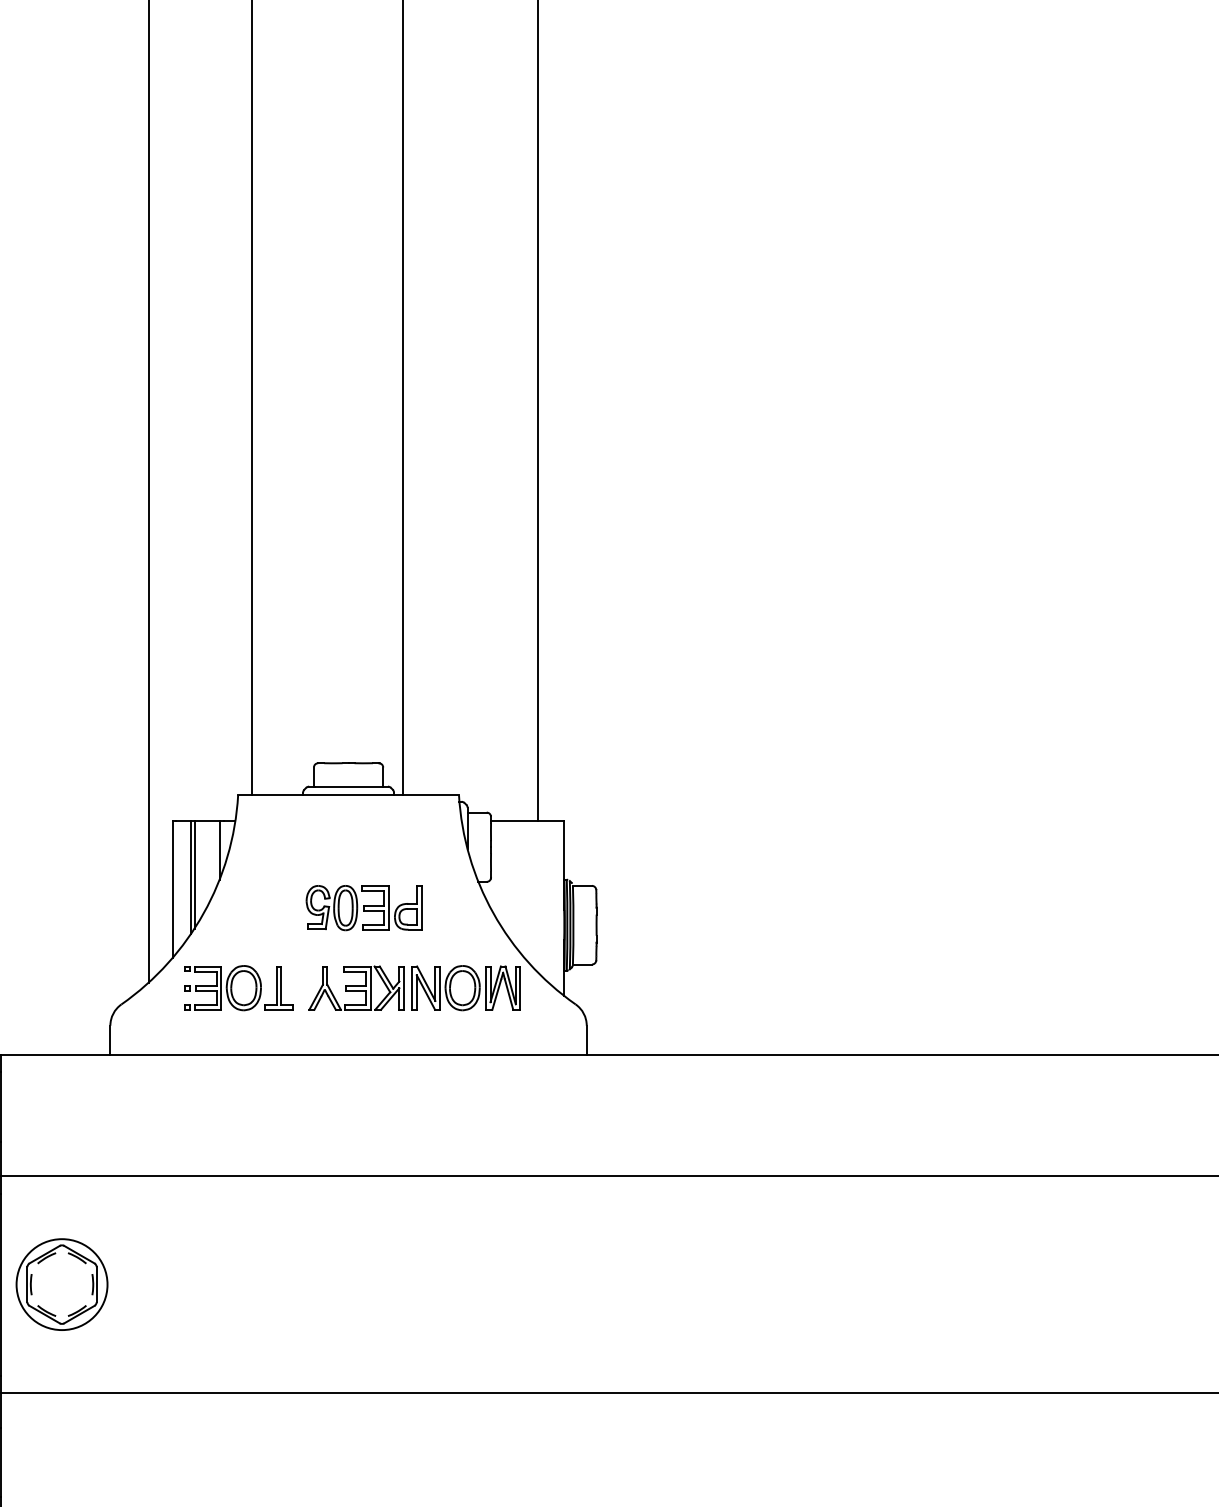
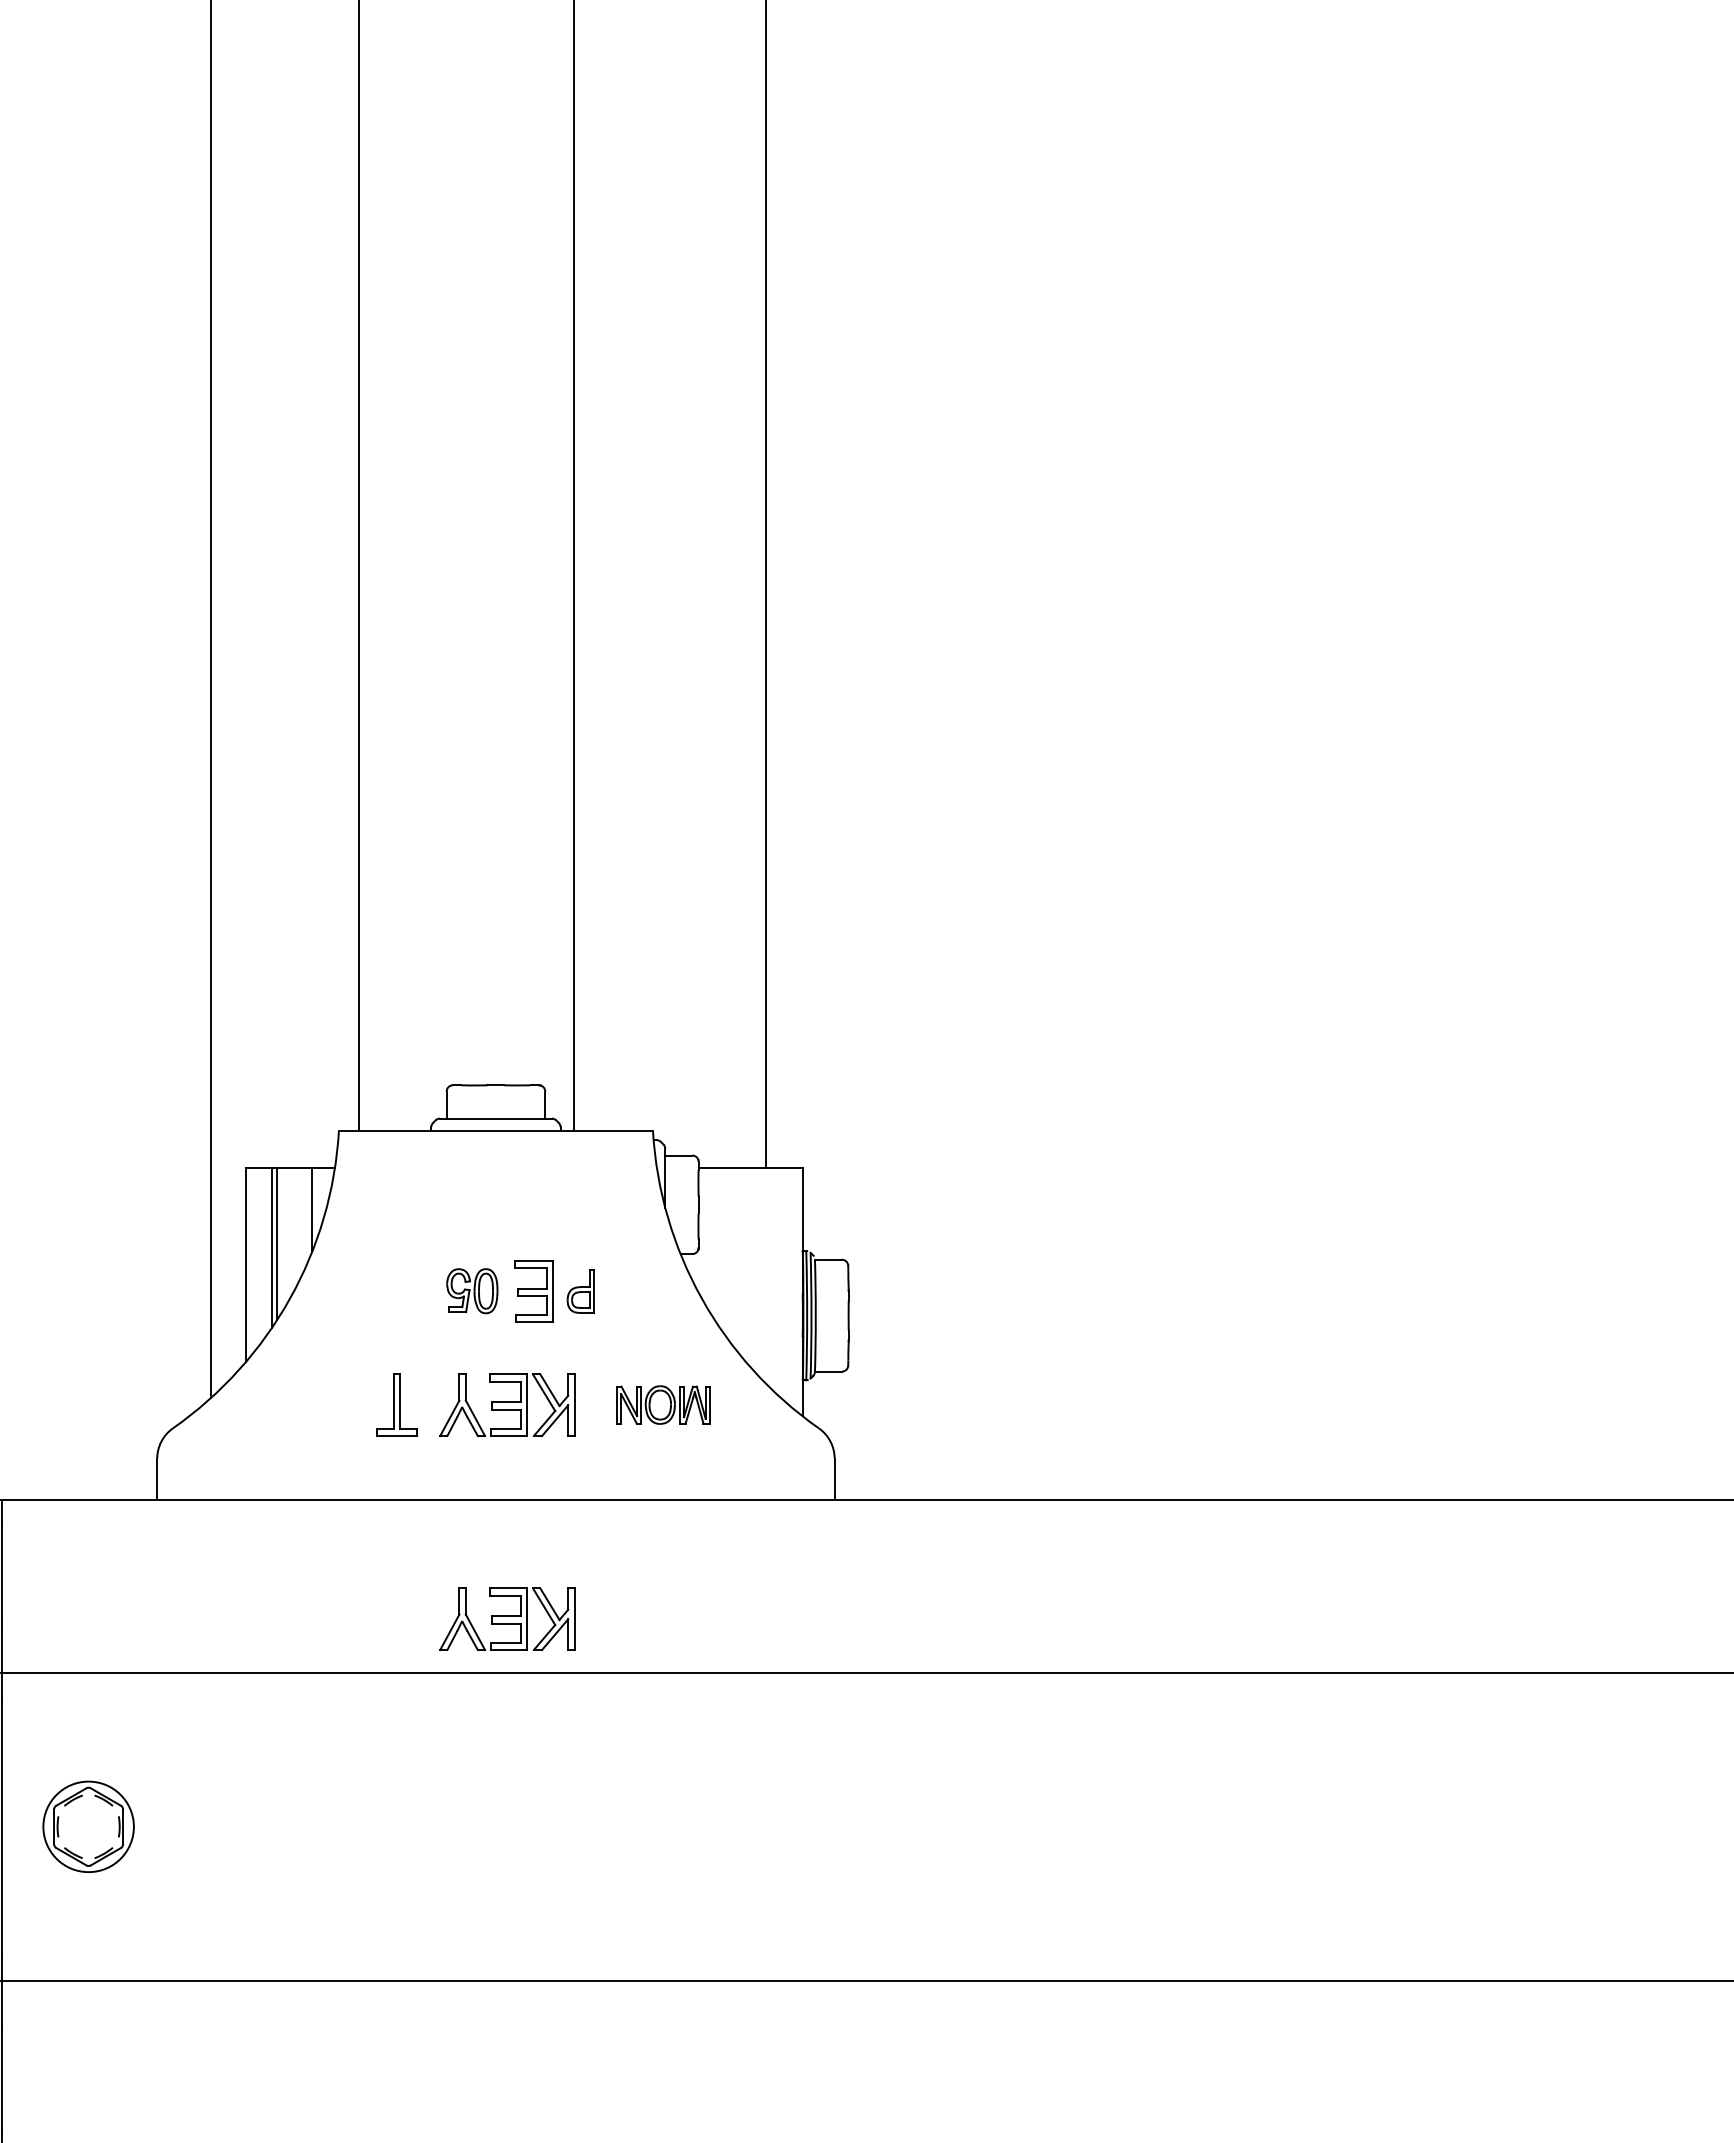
part: (332, 907) -> (472, 1290), size x0.7
part: (408, 908) -> (580, 1291), size x0.7
part: (223, 987) -> (317, 1404), removed
part: (466, 987) -> (663, 1404), size x0.6
part: (356, 1138) -> (507, 1618), added
part: (62, 1284) -> (88, 1826), size x0.7

